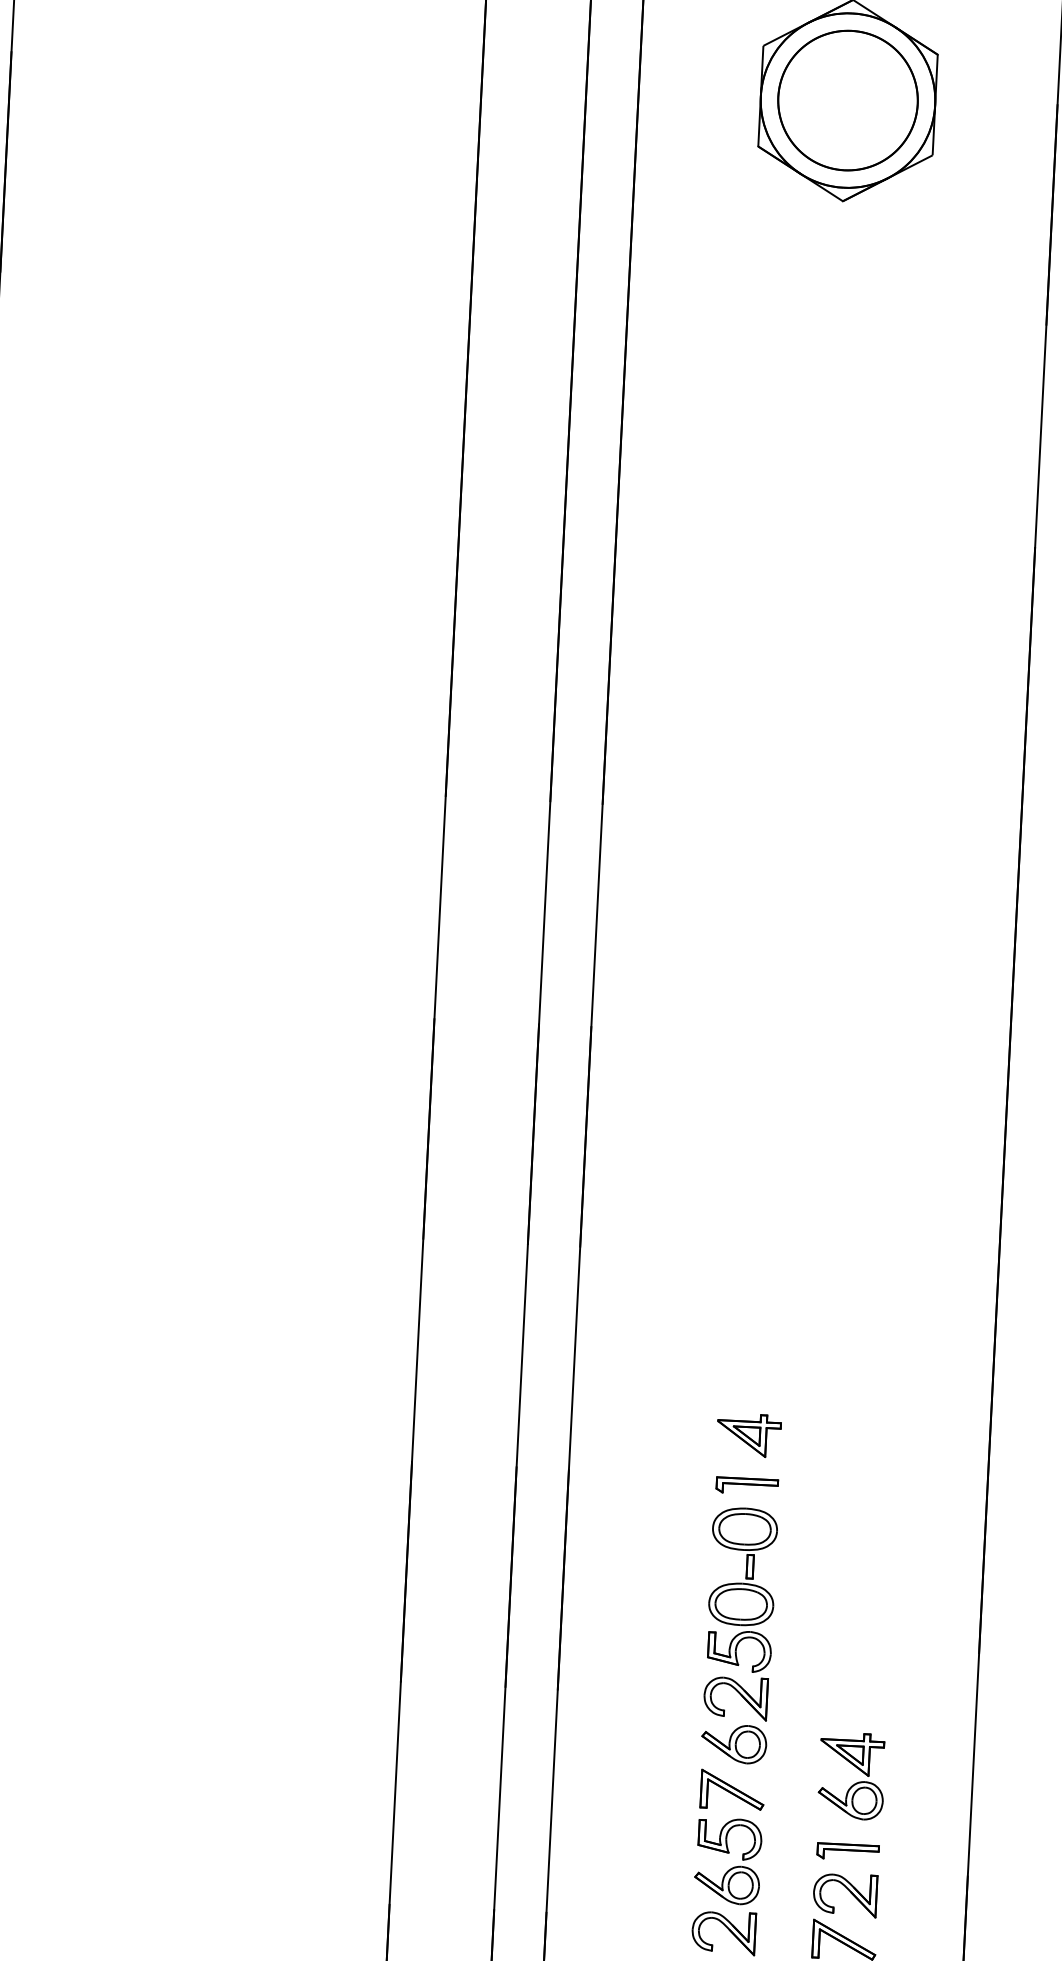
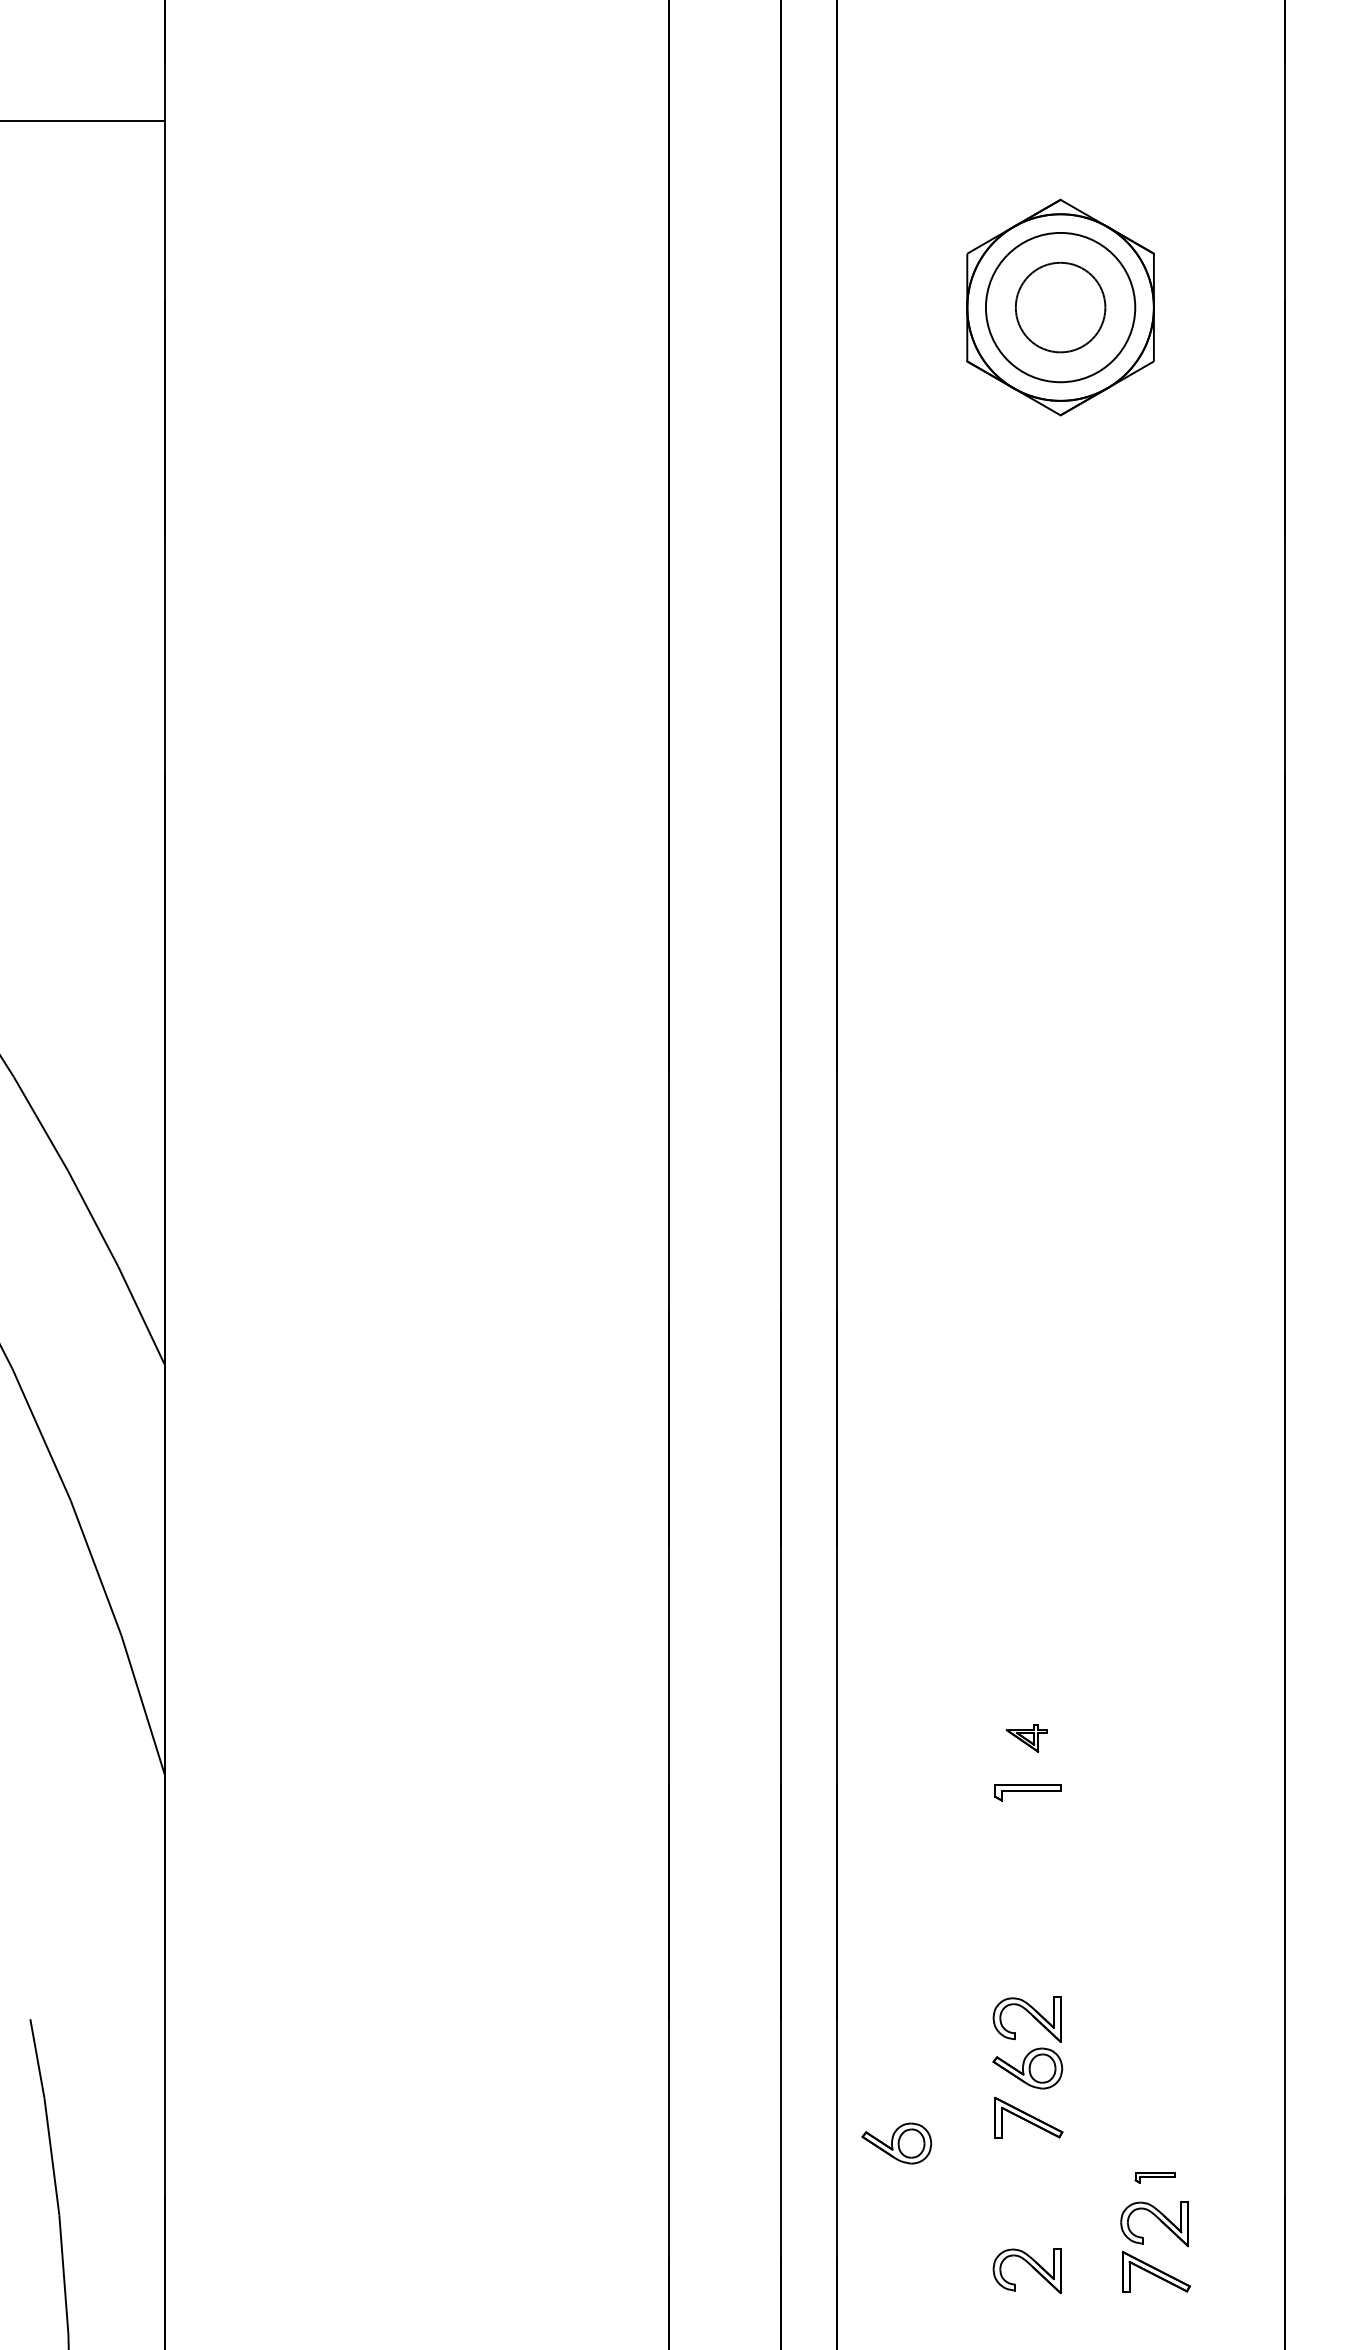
circle: (847, 100) -> (1060, 307), size x0.6
part: (748, 1435) -> (1026, 1738), size x0.6
part: (741, 1589) -> (1027, 1903), removed
part: (855, 1782) -> (1159, 2103), removed
part: (607, 1807) -> (896, 2143), added
part: (847, 1851) -> (1154, 2177), size x0.6
part: (730, 1868) -> (1030, 2201), removed

